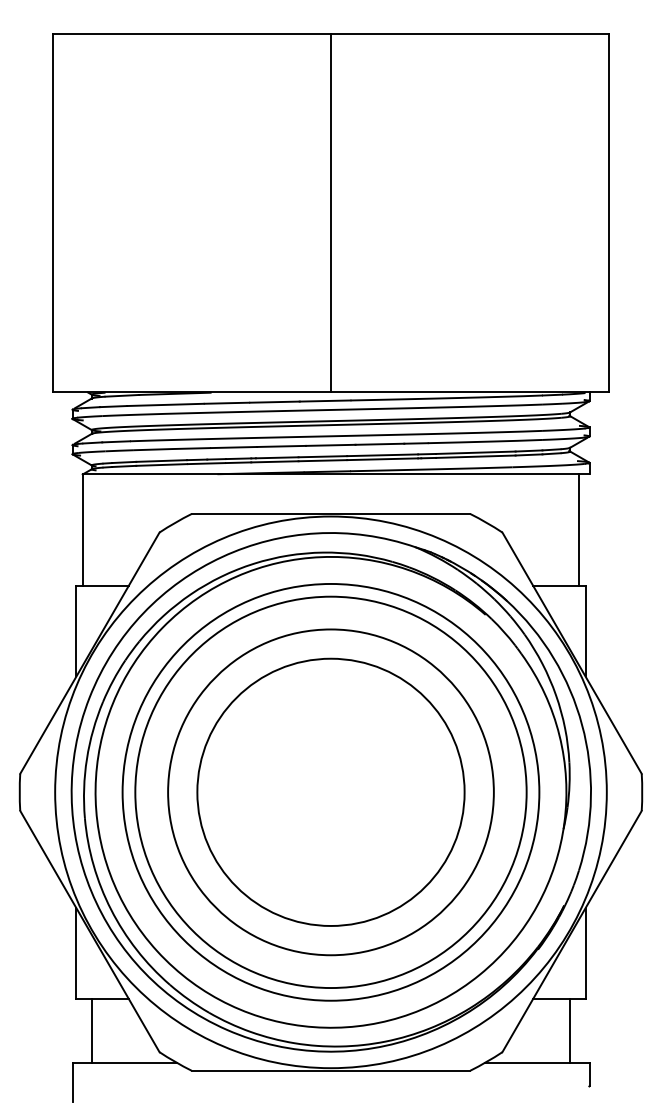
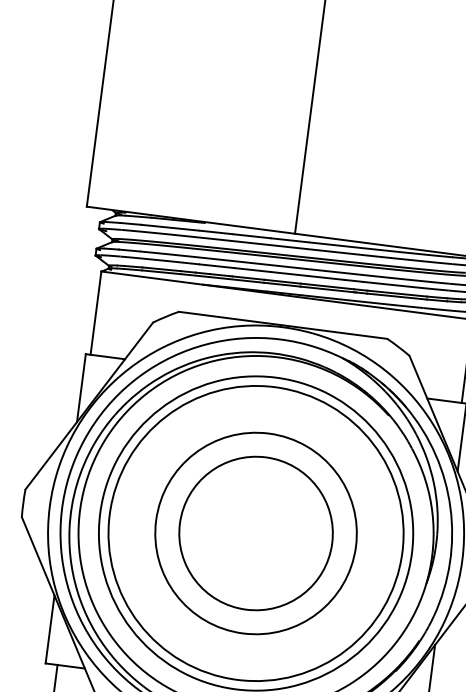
circle: (330, 792) -> (255, 533), size x0.62

